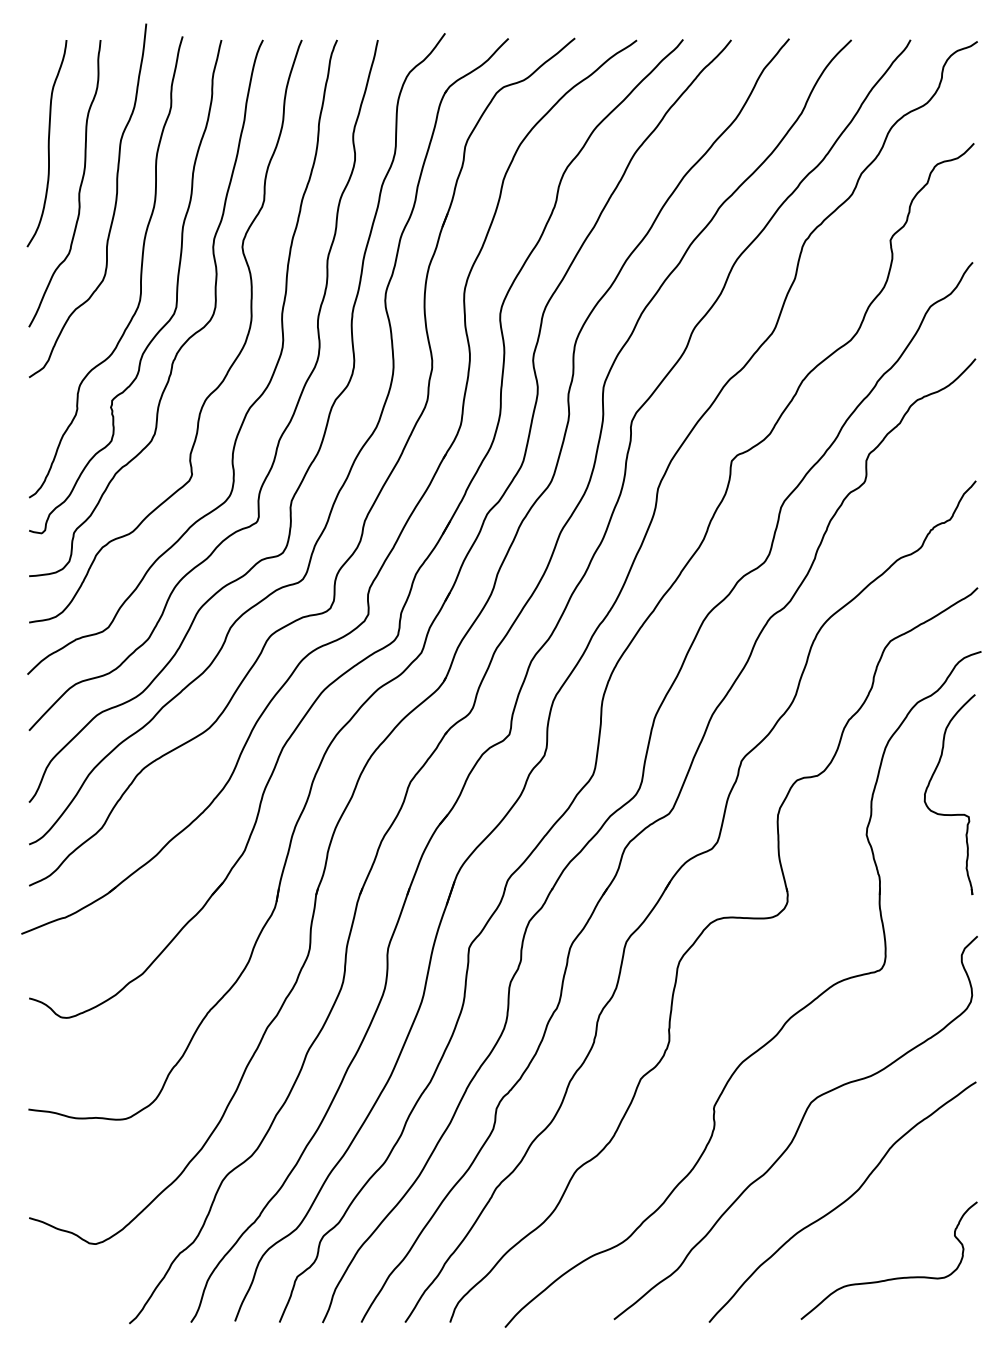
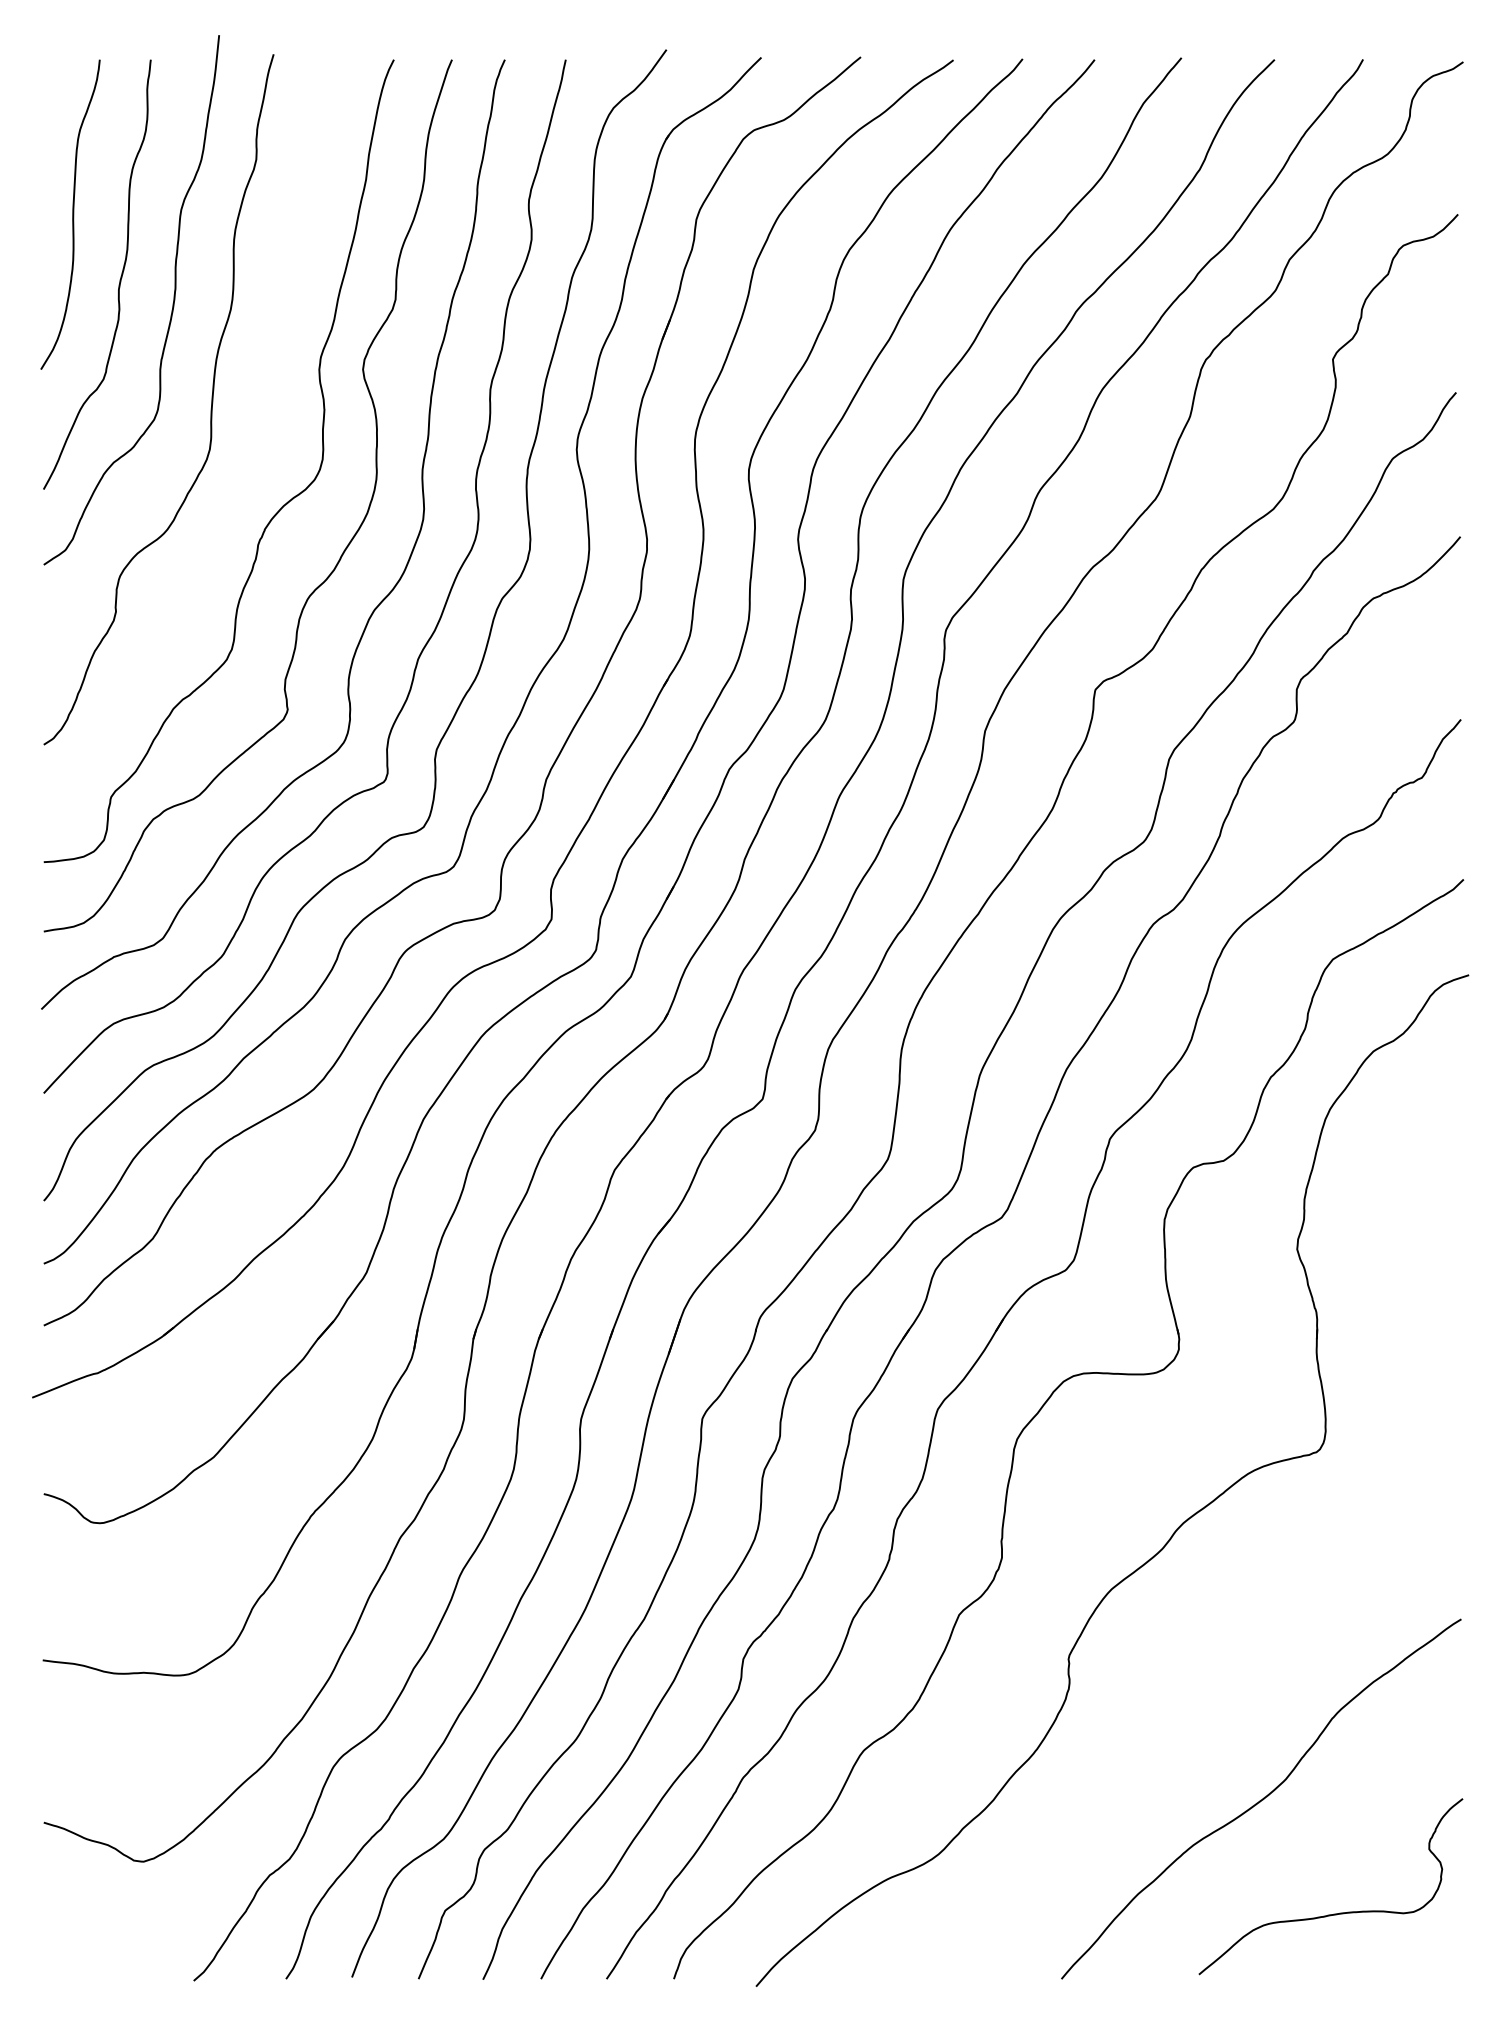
curve: (176, 287) -> (264, 430), removed
part: (949, 814) -> (1421, 1218), removed
curve: (796, 1129) -> (1192, 1690), removed

